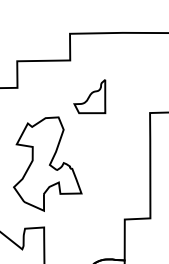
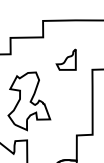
part: (88, 96) -> (65, 59), moved

